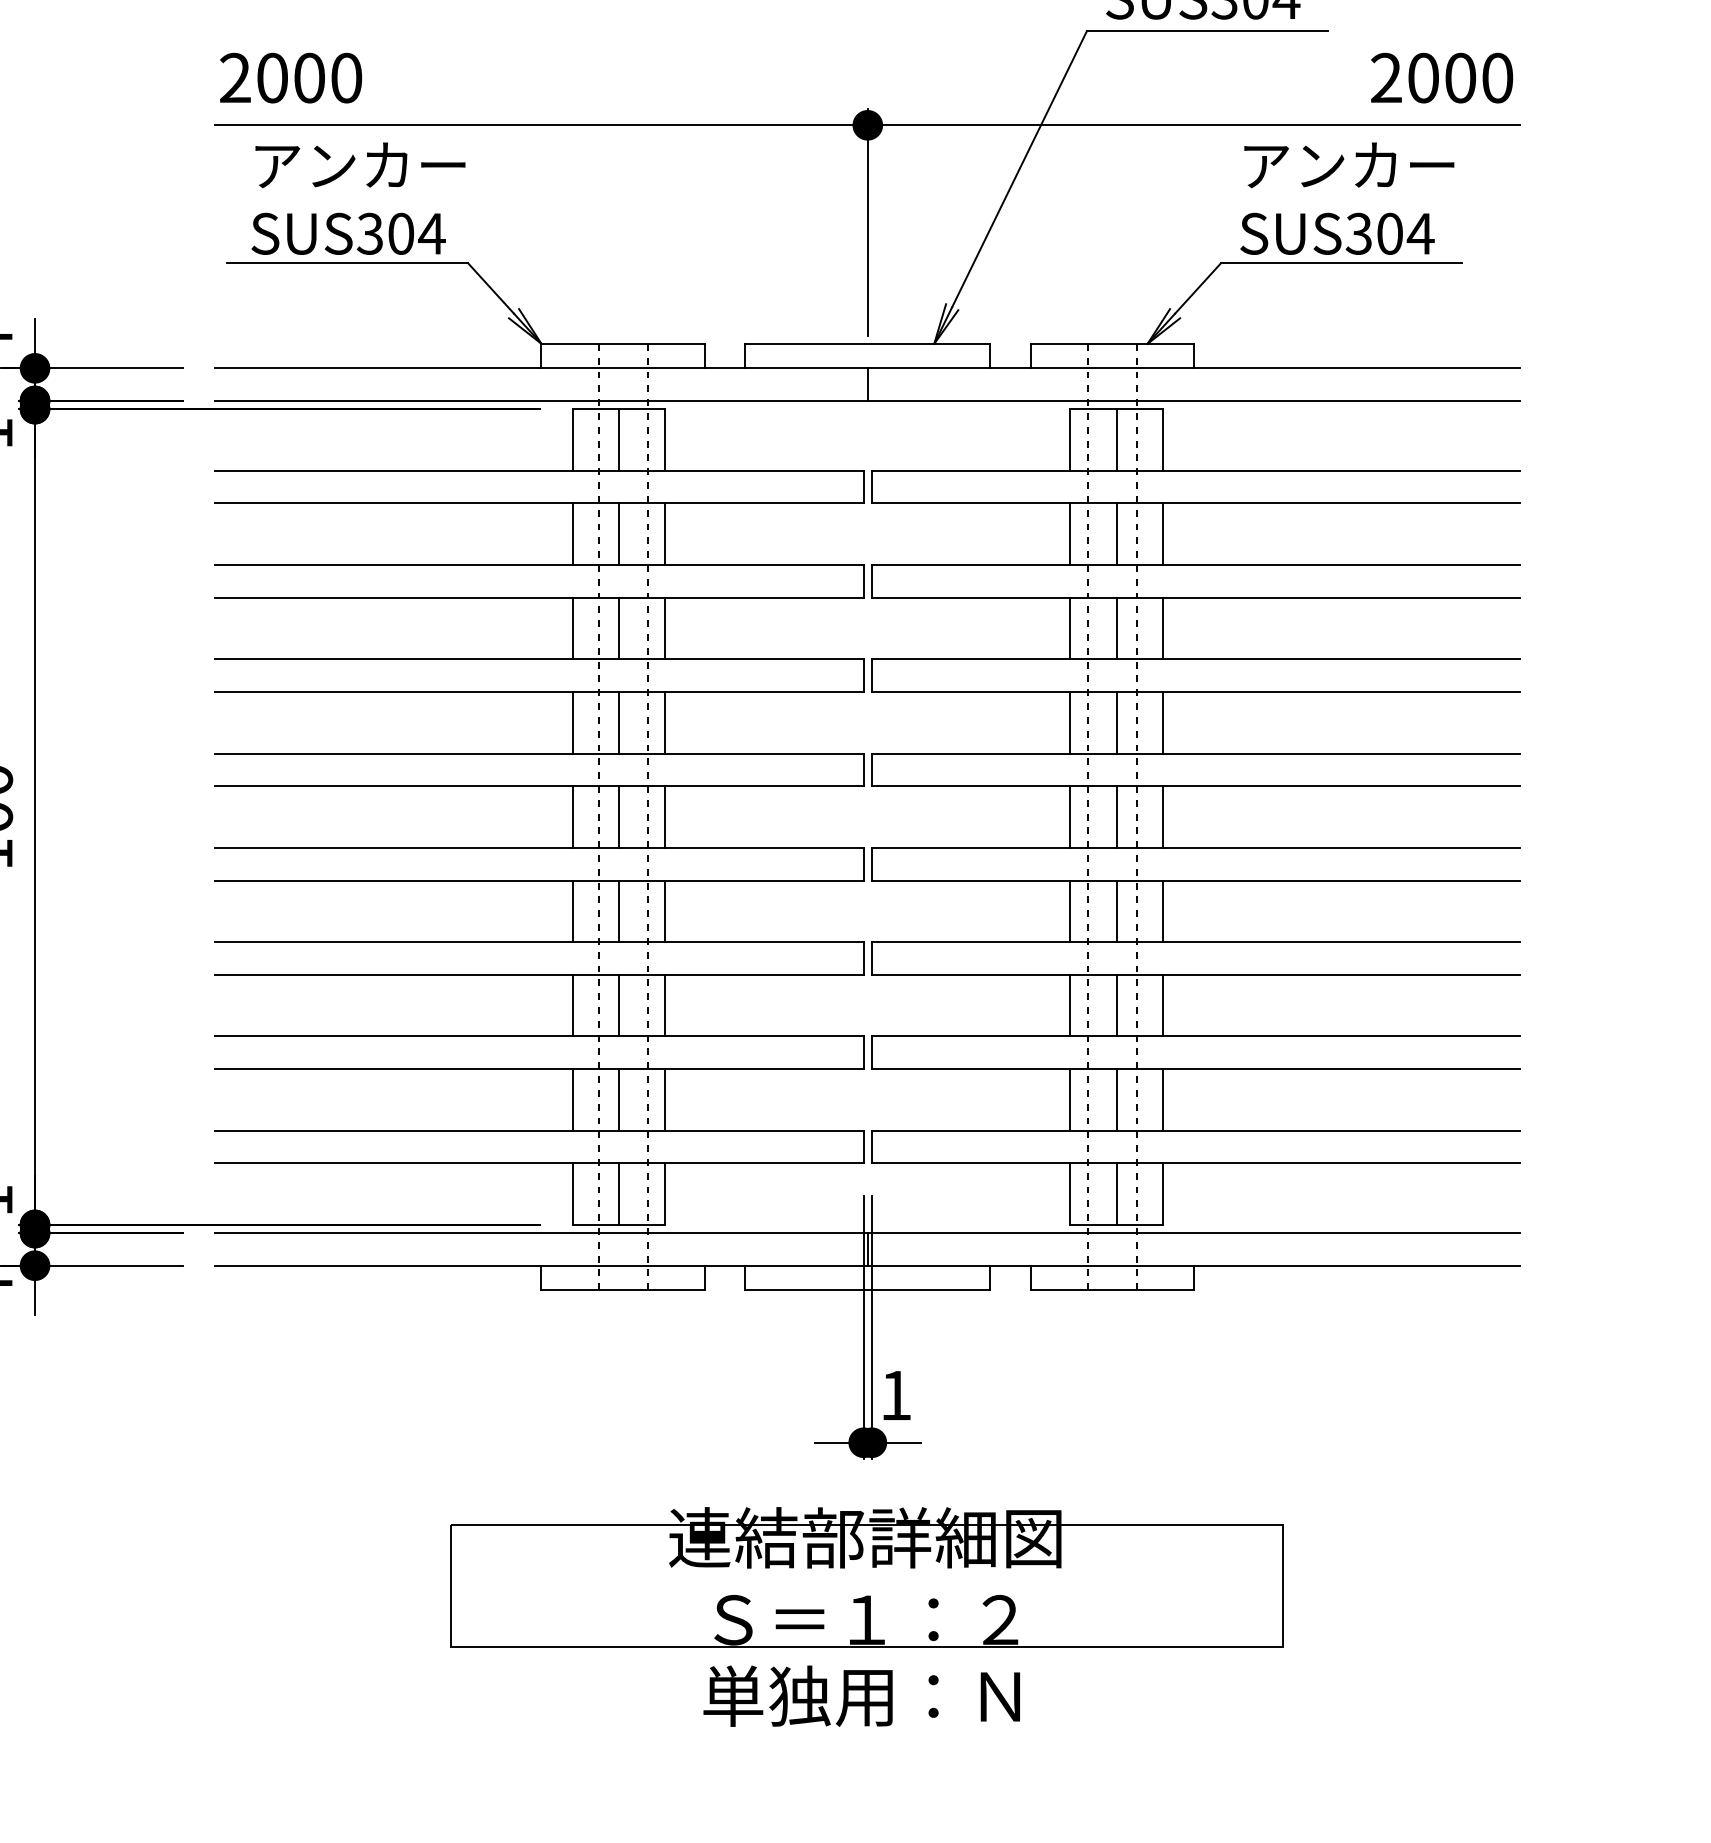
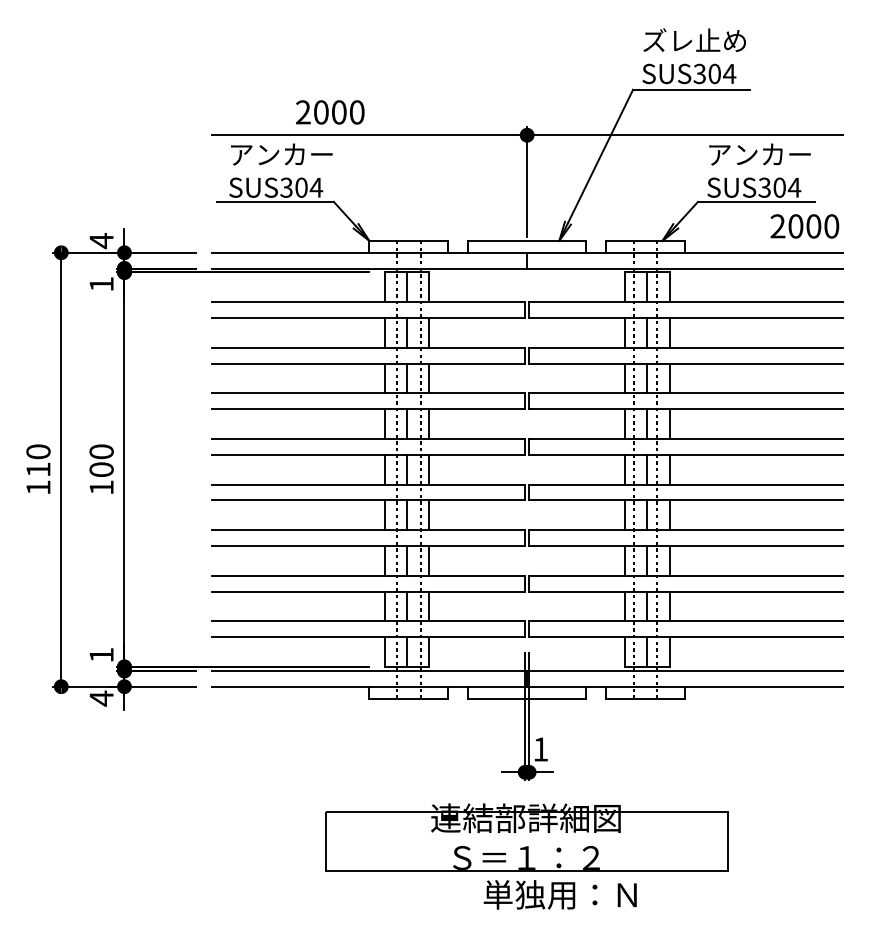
text: (291, 78) -> (330, 112), moved
text: (1441, 78) -> (804, 226), moved
text: (860, 1695) -> (559, 894), moved

